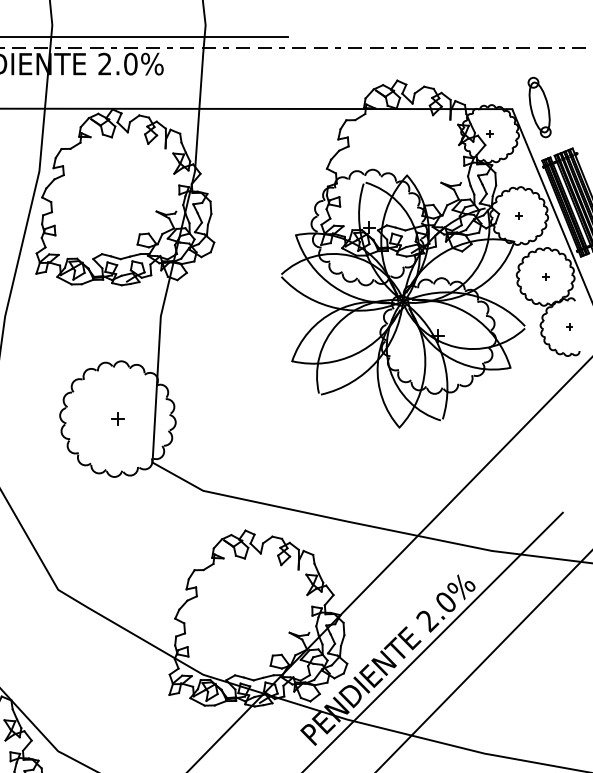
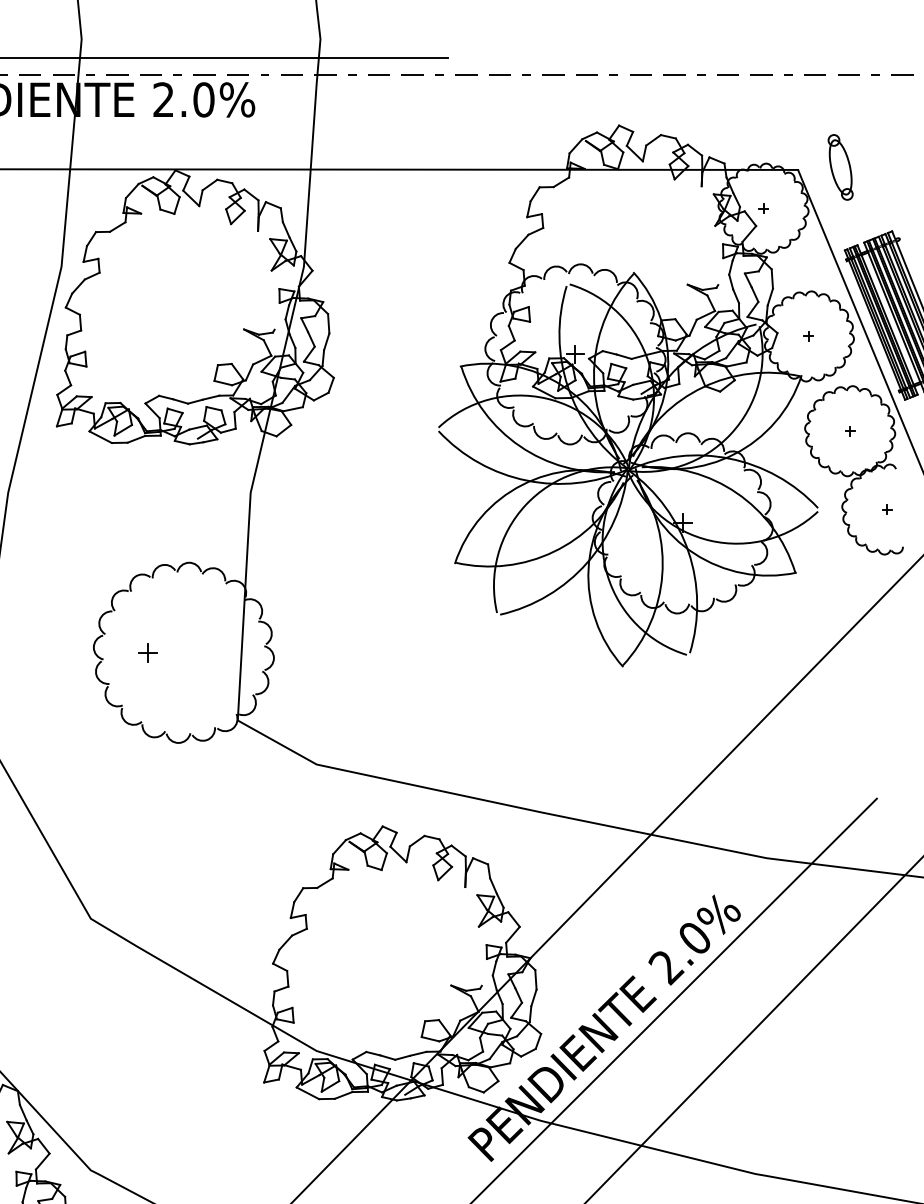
part: (539, 107) -> (840, 167), size x0.7
part: (117, 418) -> (147, 651), moved

